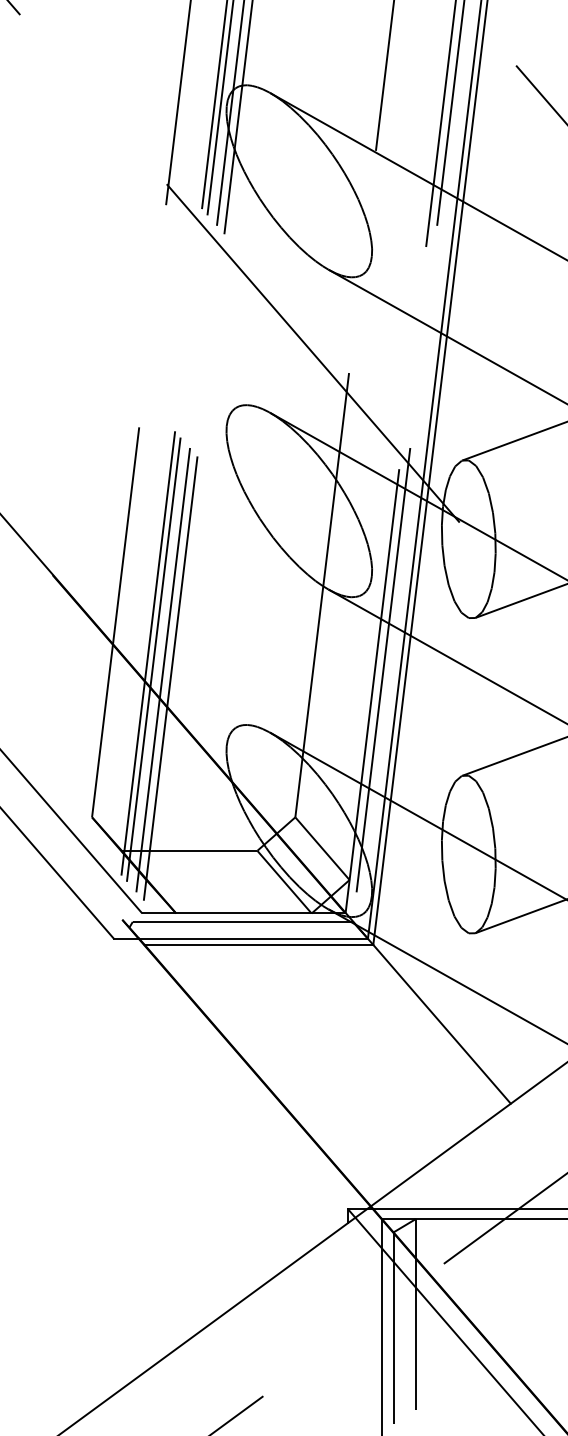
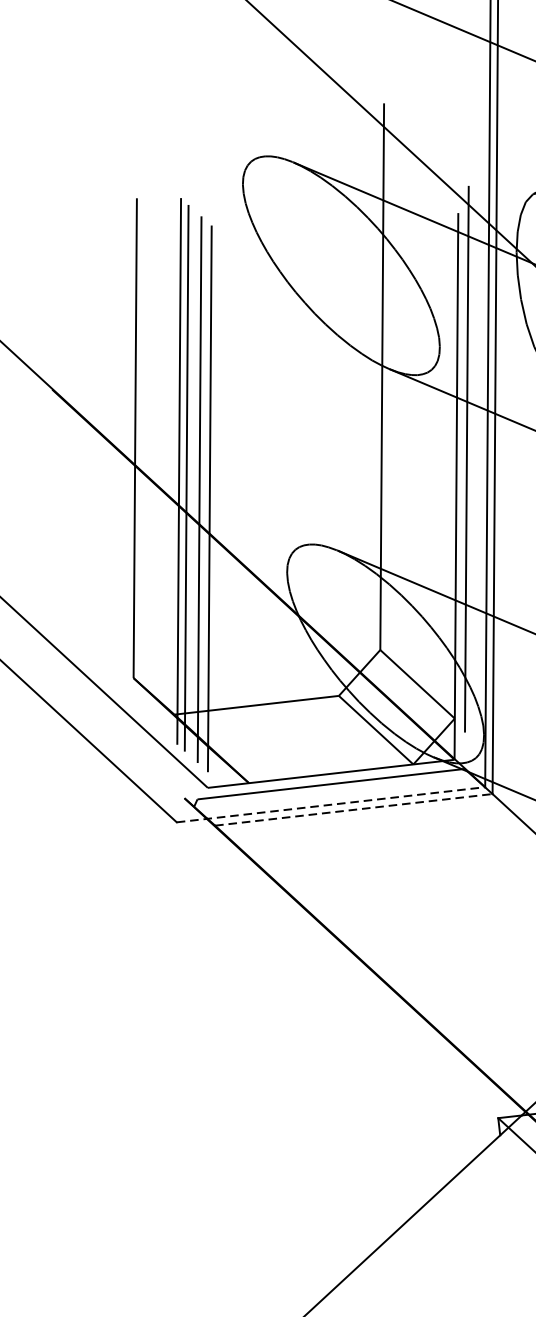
line: (241, 938) -> (331, 804), solid -> dashed
line: (259, 944) -> (354, 809), solid -> dashed

